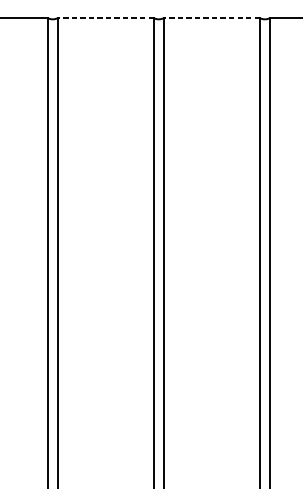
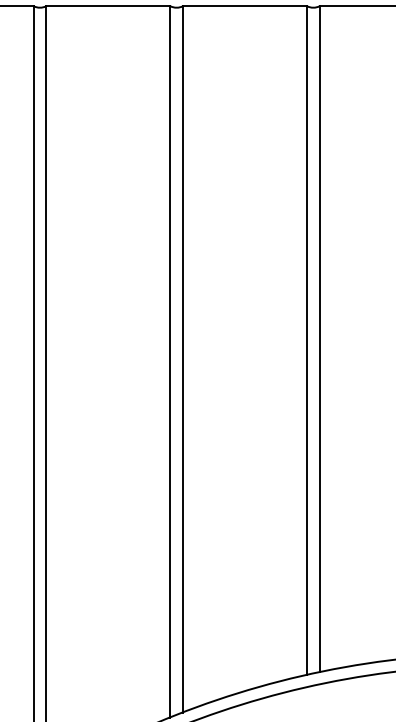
line: (105, 18) -> (107, 6), dashed -> solid
line: (211, 18) -> (244, 6), dashed -> solid

